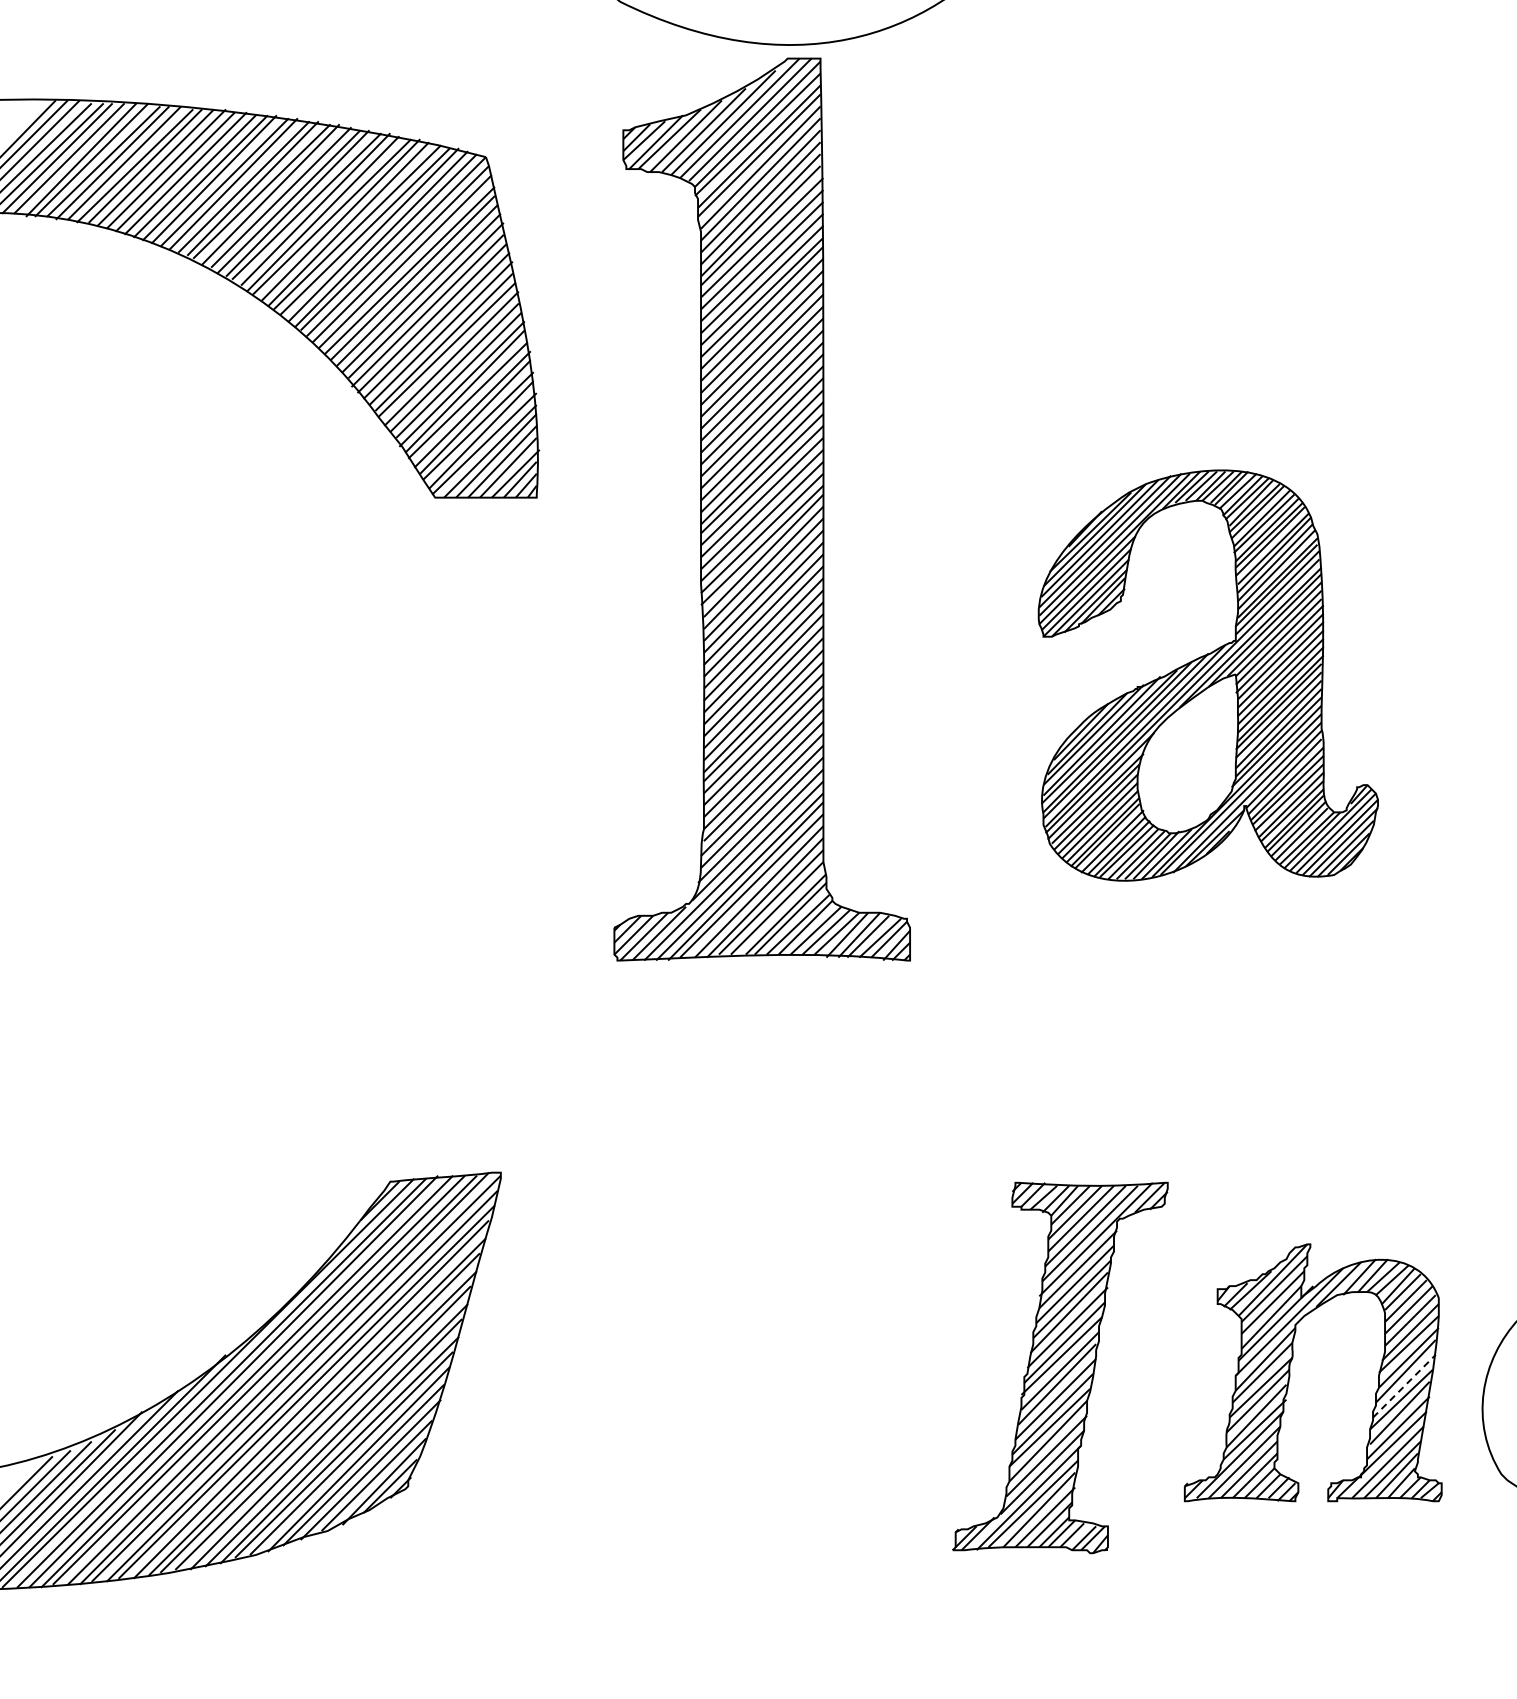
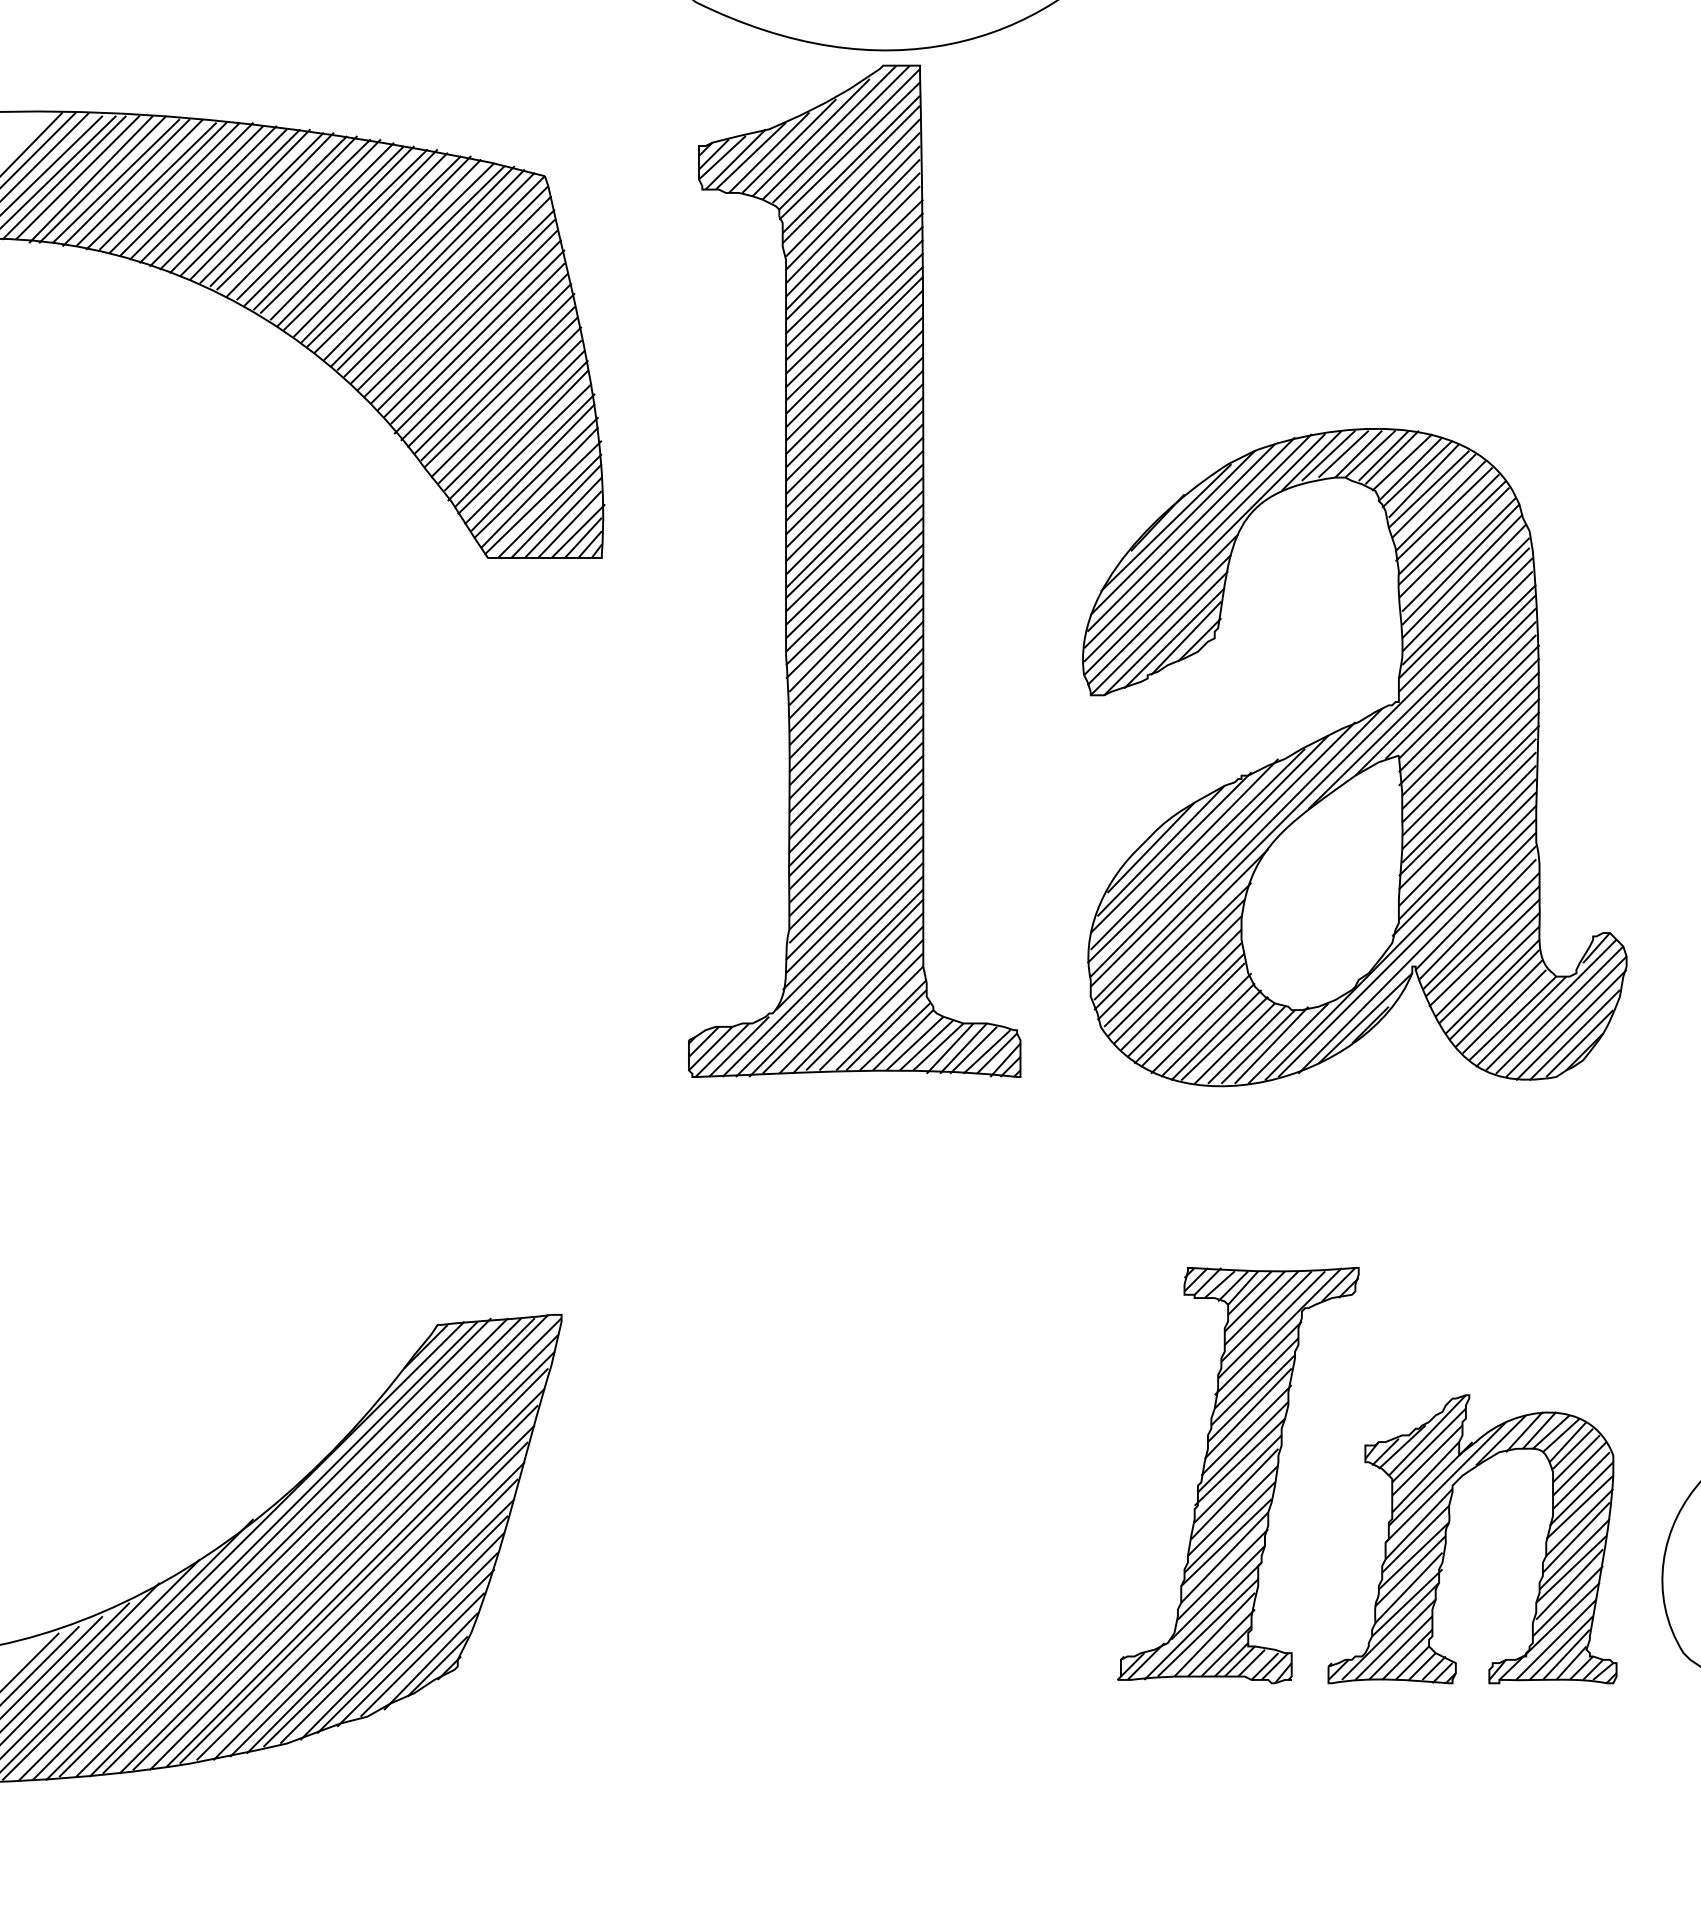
part: (1208, 675) -> (1355, 757), size x1.43
part: (1060, 1367) -> (1238, 1475), moved
line: (1404, 1385) -> (1574, 1553), dashed -> solid

